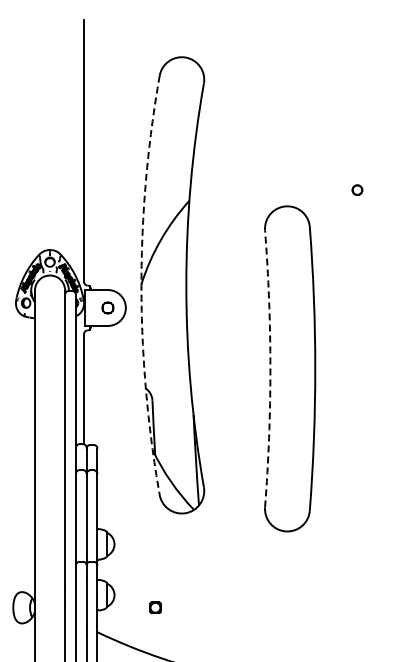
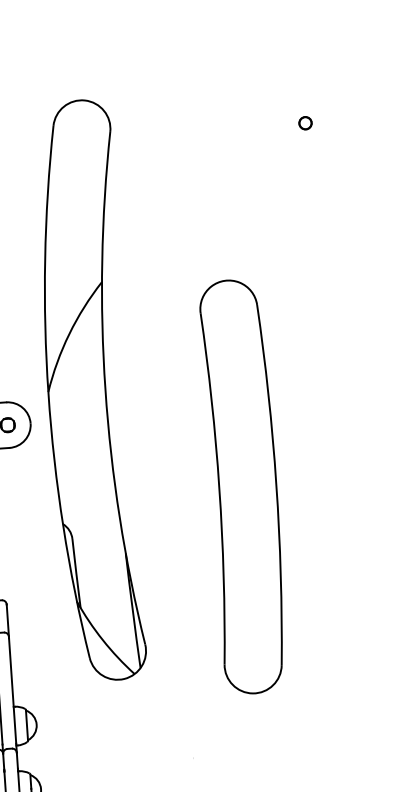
part: (357, 189) -> (305, 122), moved
arc: (141, 285) -> (48, 393), dashed -> solid
arc: (270, 368) -> (219, 487), dashed -> solid

